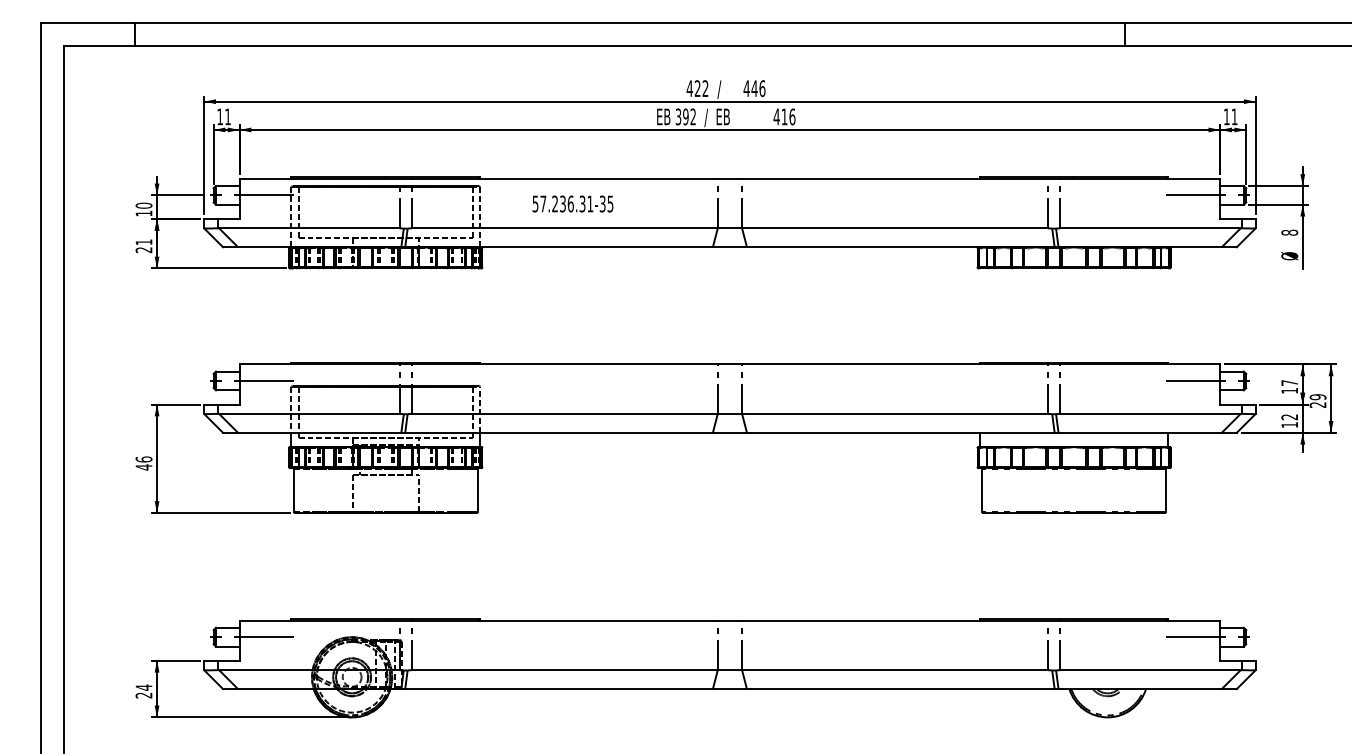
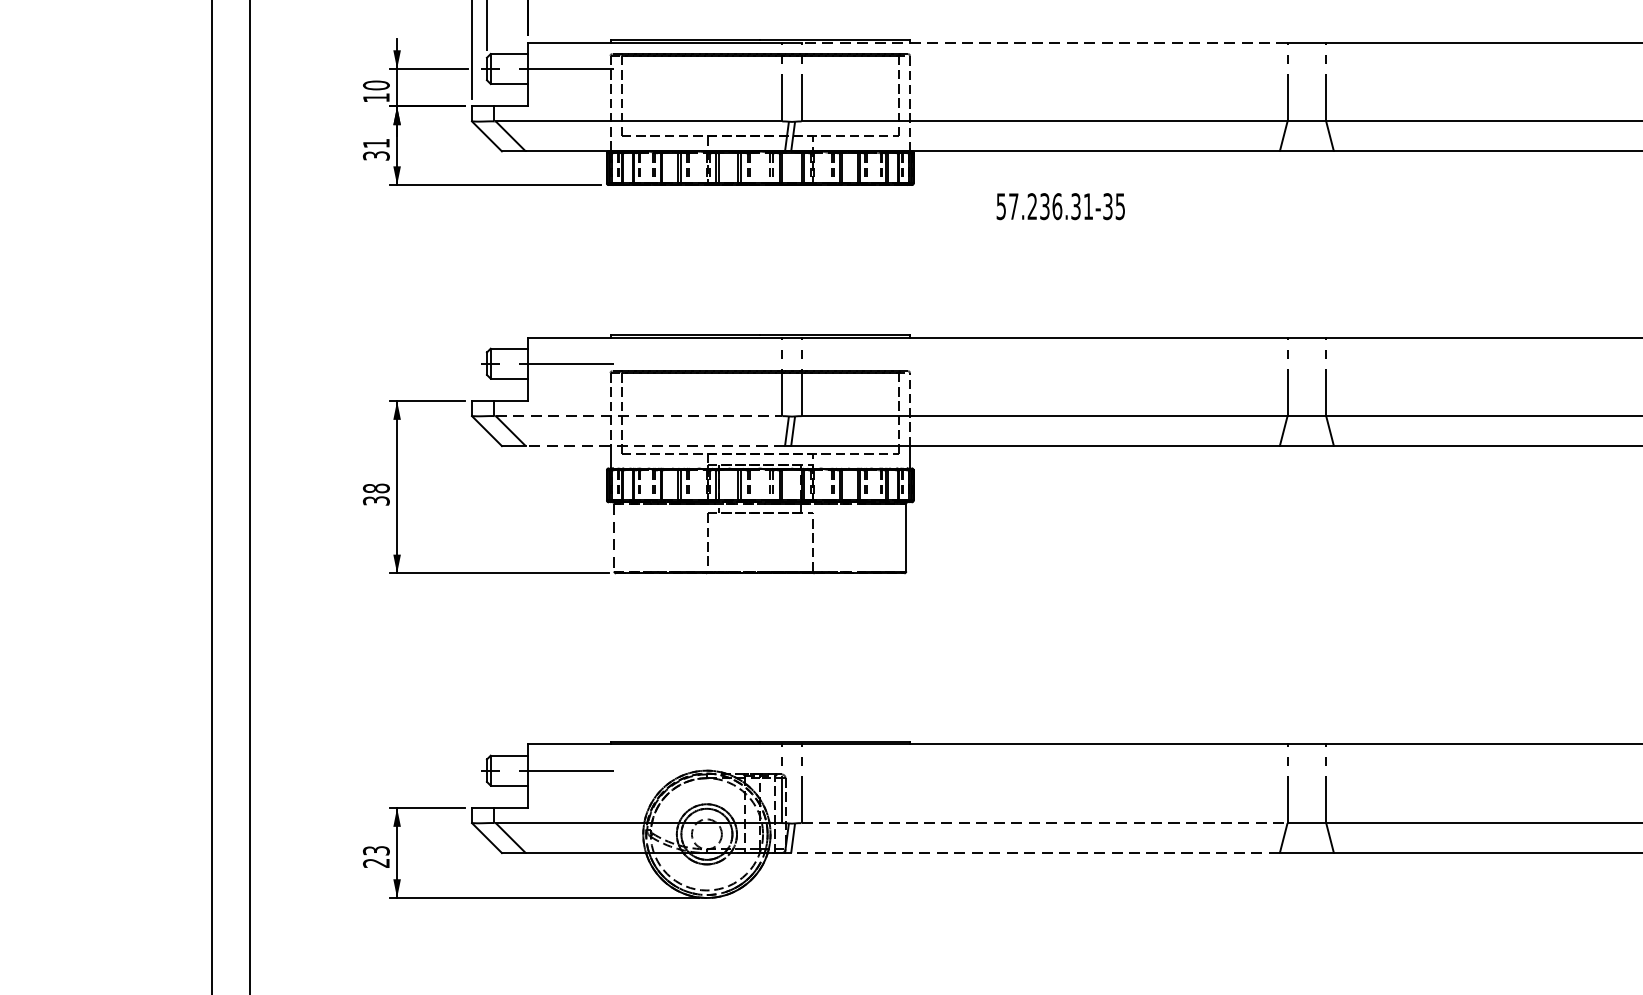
line: (564, 178) -> (1044, 42), solid -> dashed
text: (572, 203) -> (1060, 205), moved
text: (144, 249) -> (377, 154), 21 -> 31
line: (309, 413) -> (639, 415), solid -> dashed
line: (319, 432) -> (655, 445), solid -> dashed
text: (143, 463) -> (375, 494), 46 -> 38
line: (293, 491) -> (613, 539), solid -> dashed
line: (565, 670) -> (1045, 823), solid -> dashed
text: (143, 687) -> (375, 850), 24 -> 23
line: (559, 689) -> (1036, 853), solid -> dashed

